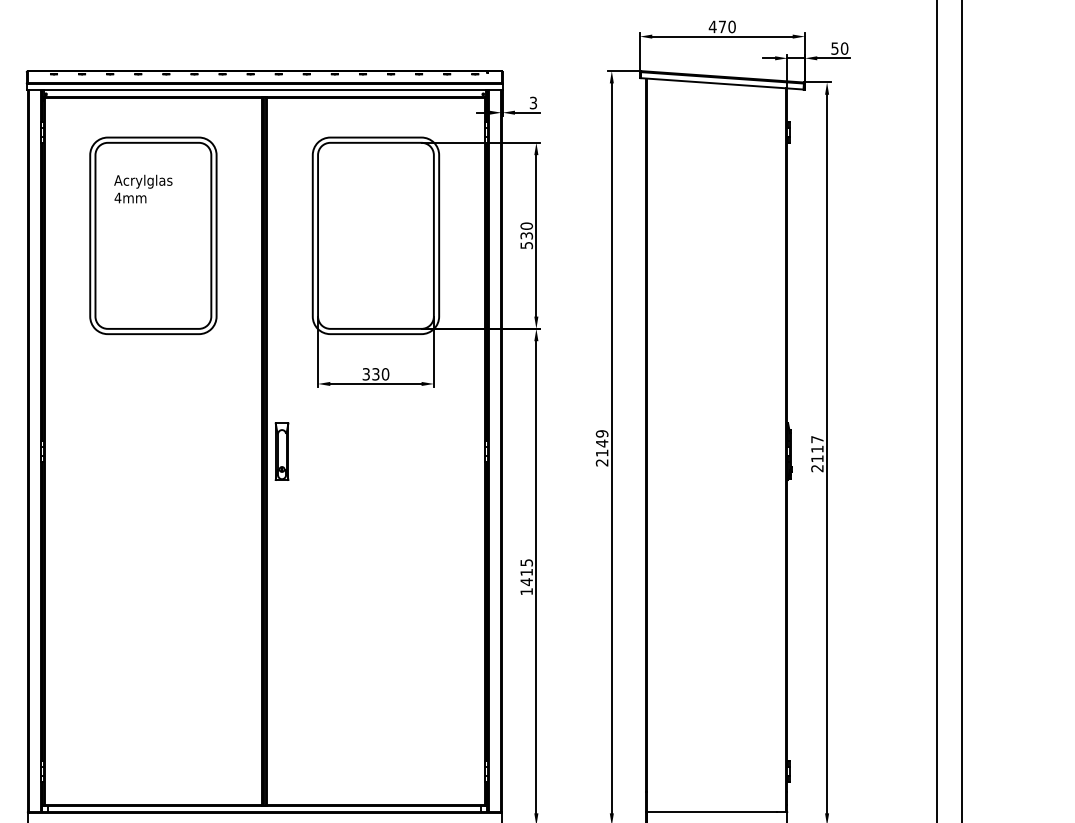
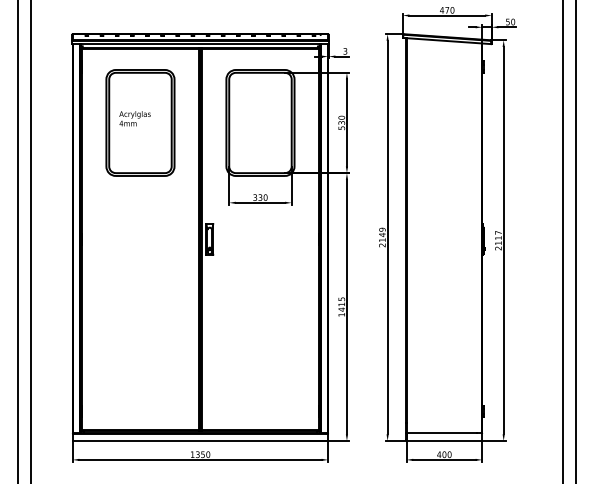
text: (142, 188) -> (134, 118), moved

